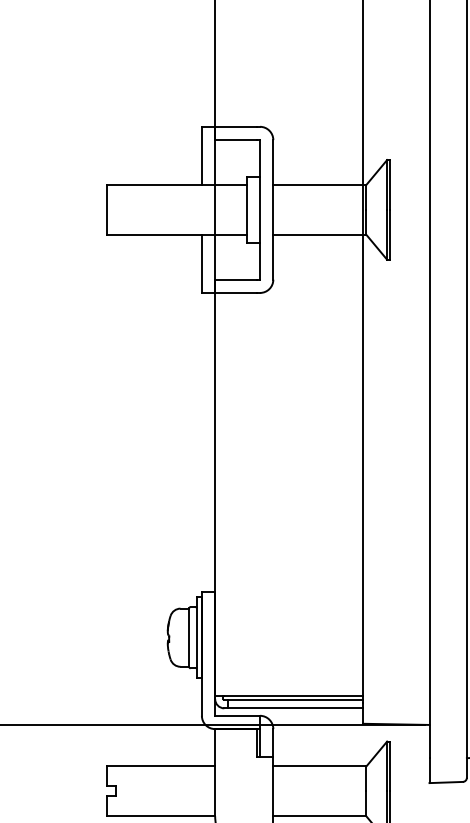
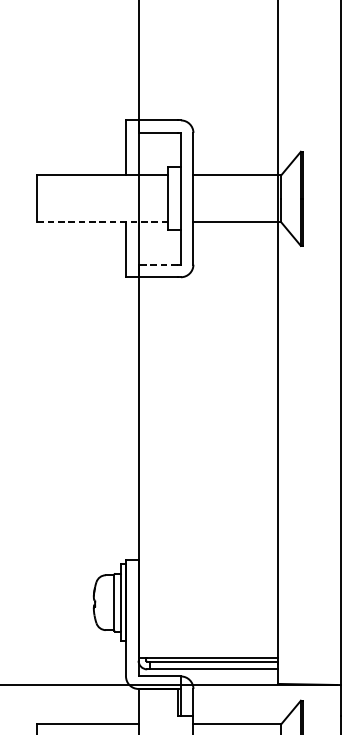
line: (176, 234) -> (102, 222), solid -> dashed
line: (235, 279) -> (157, 264), solid -> dashed

